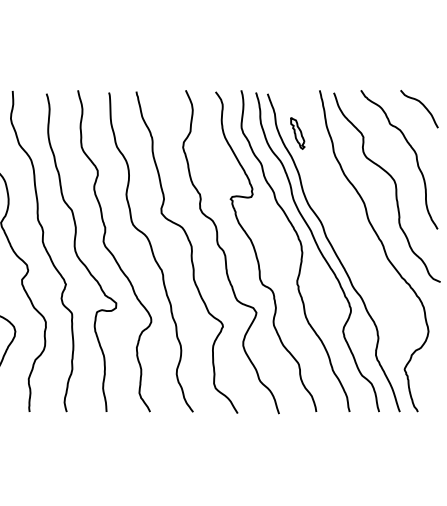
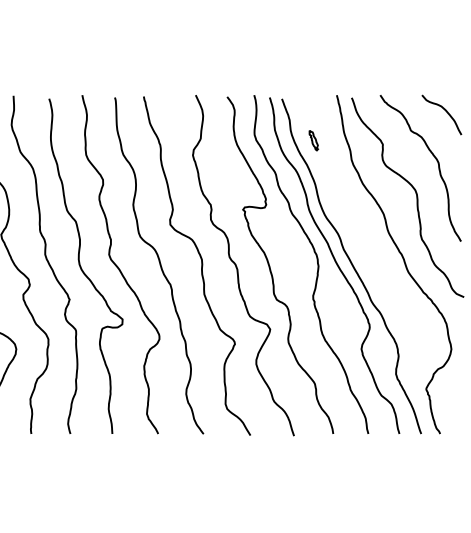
part: (297, 133) -> (313, 140), size x0.6

